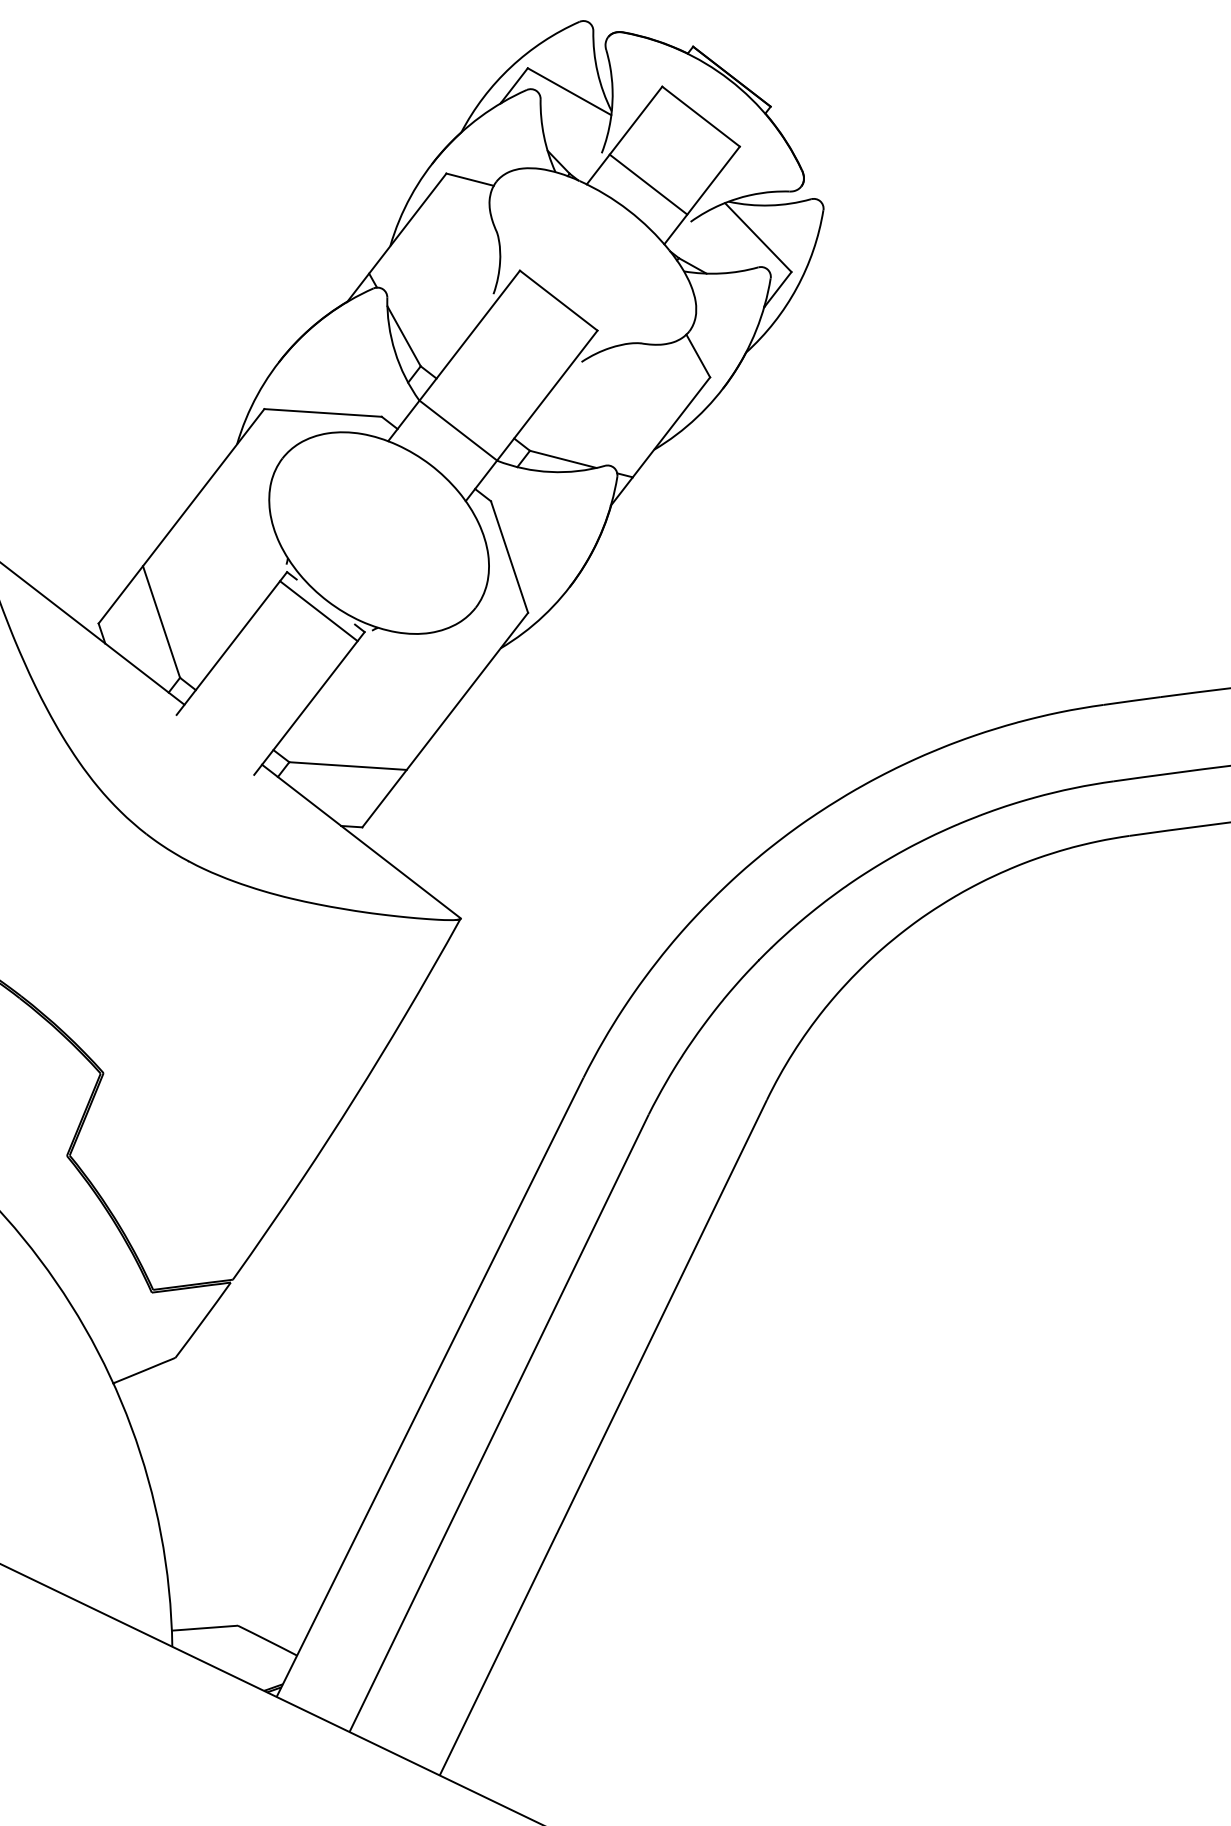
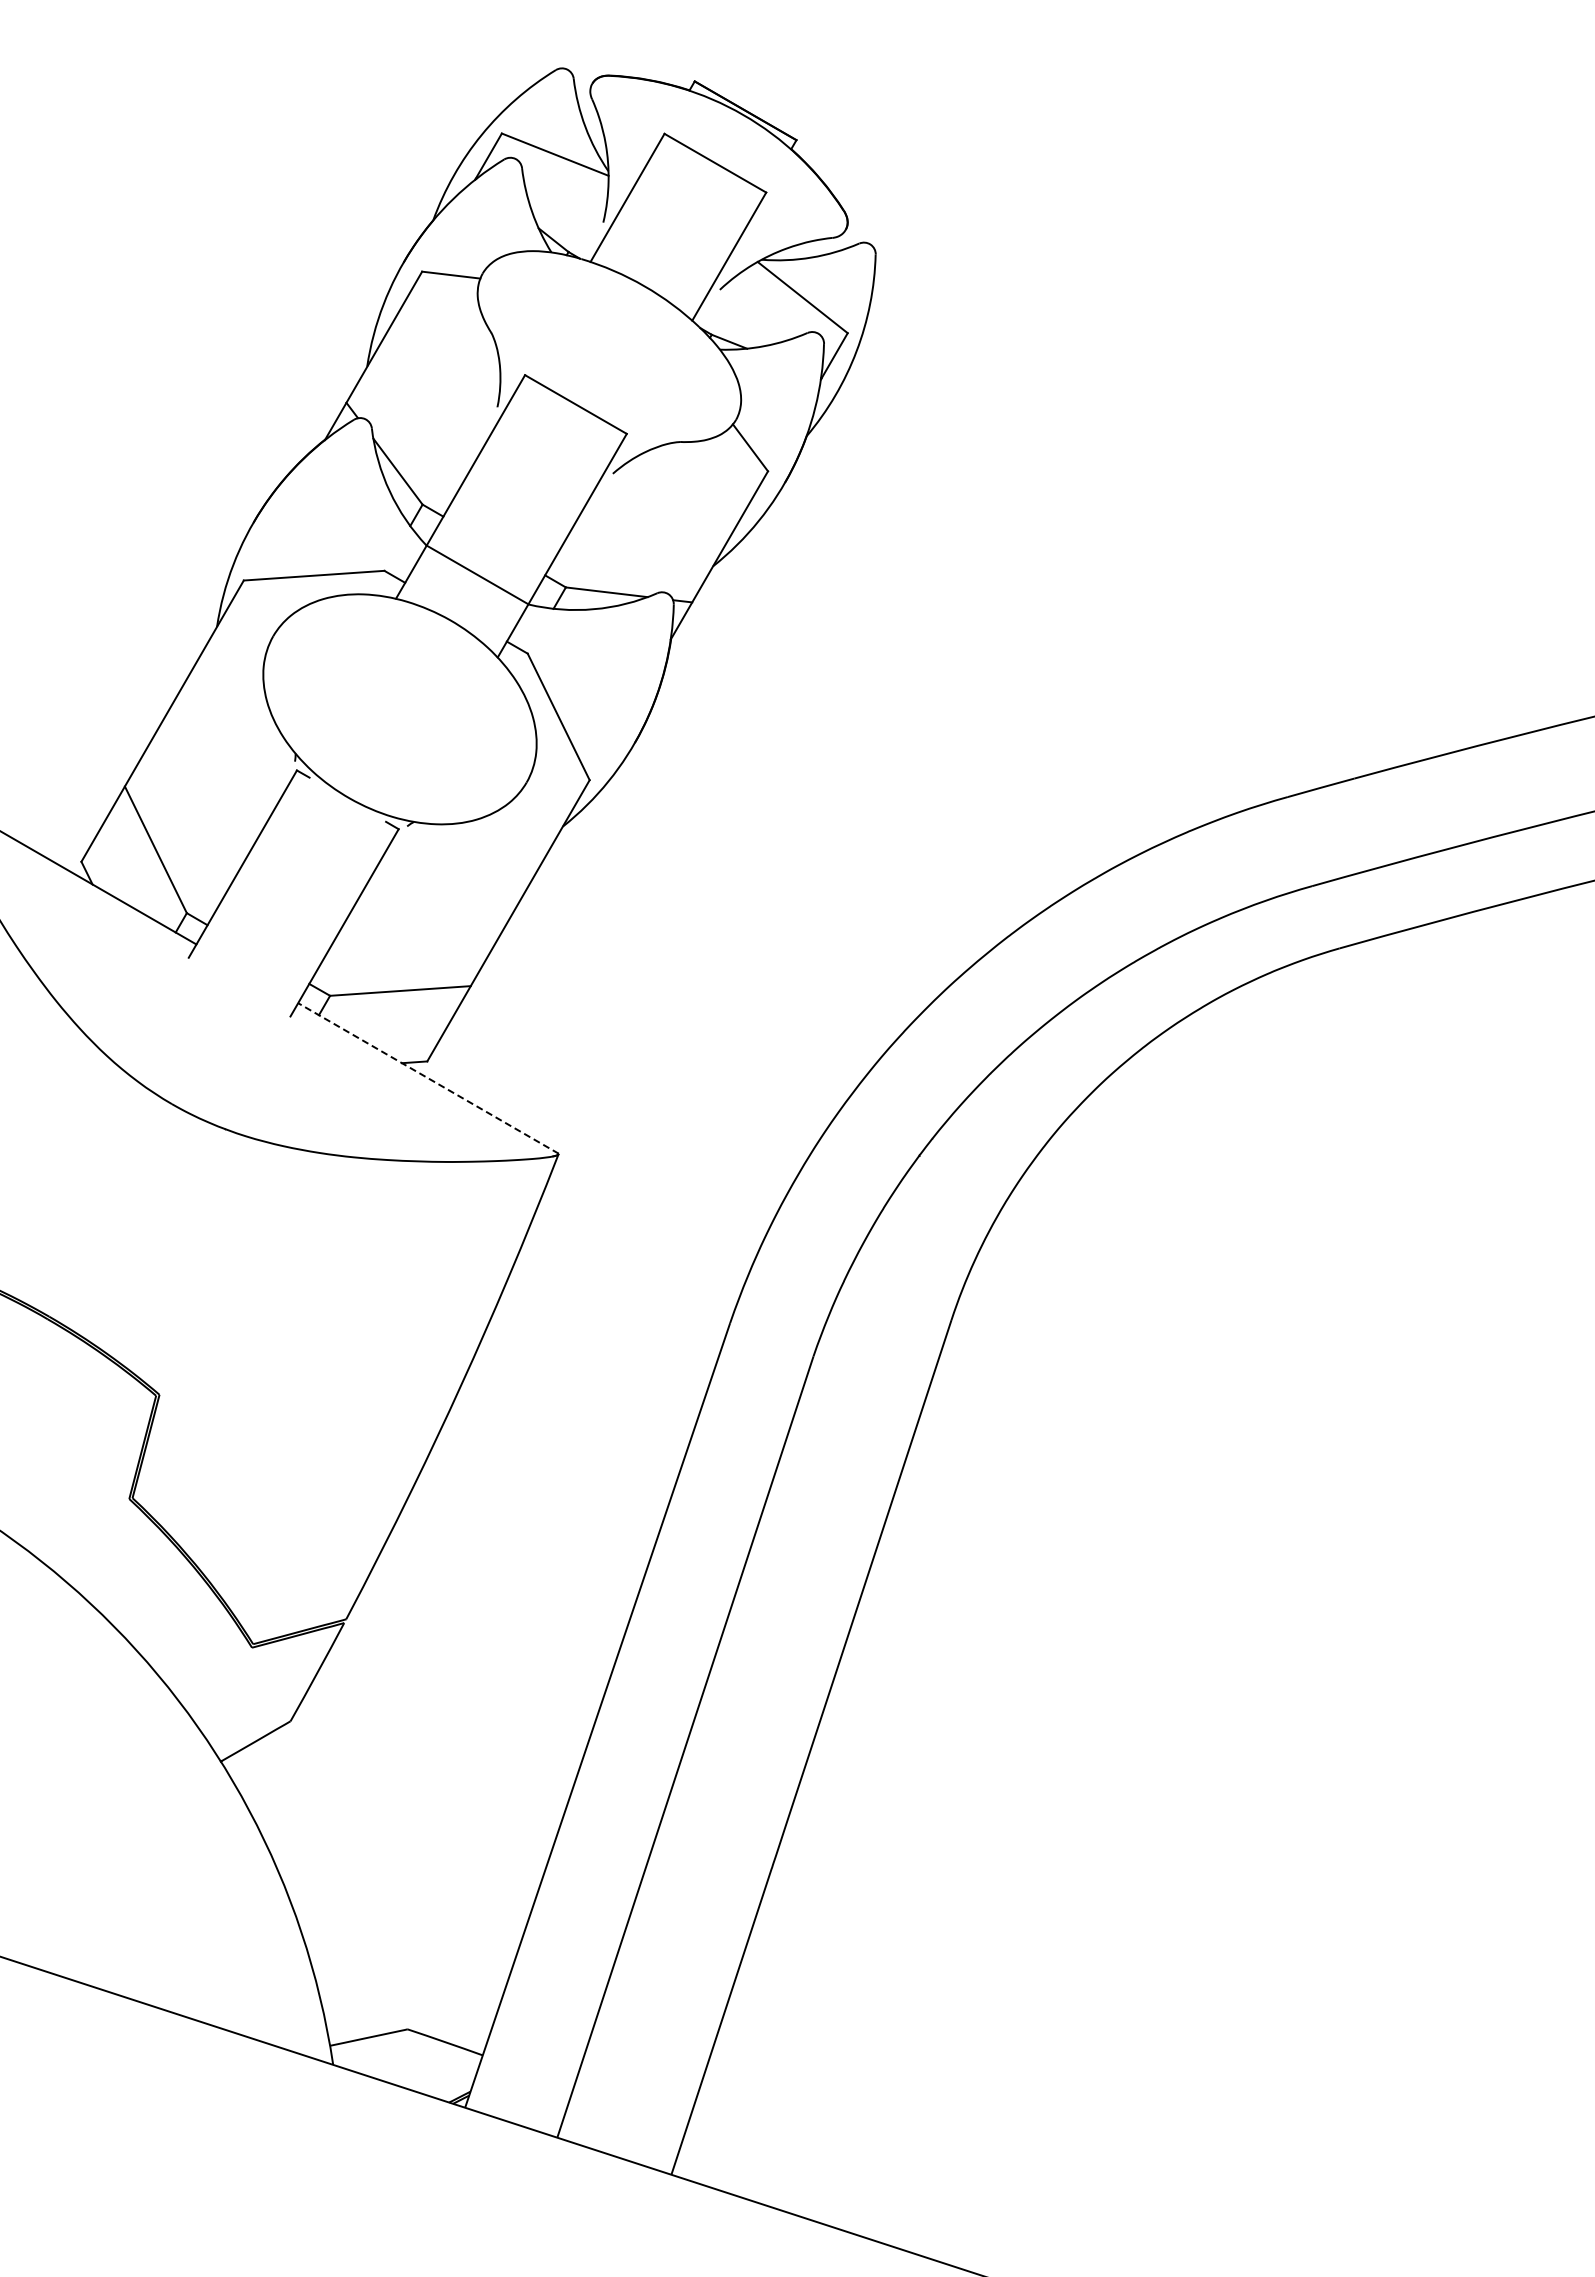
line: (648, 183) -> (663, 251), removed
line: (318, 610) -> (340, 811), removed
line: (361, 841) -> (428, 1078), solid -> dashed

